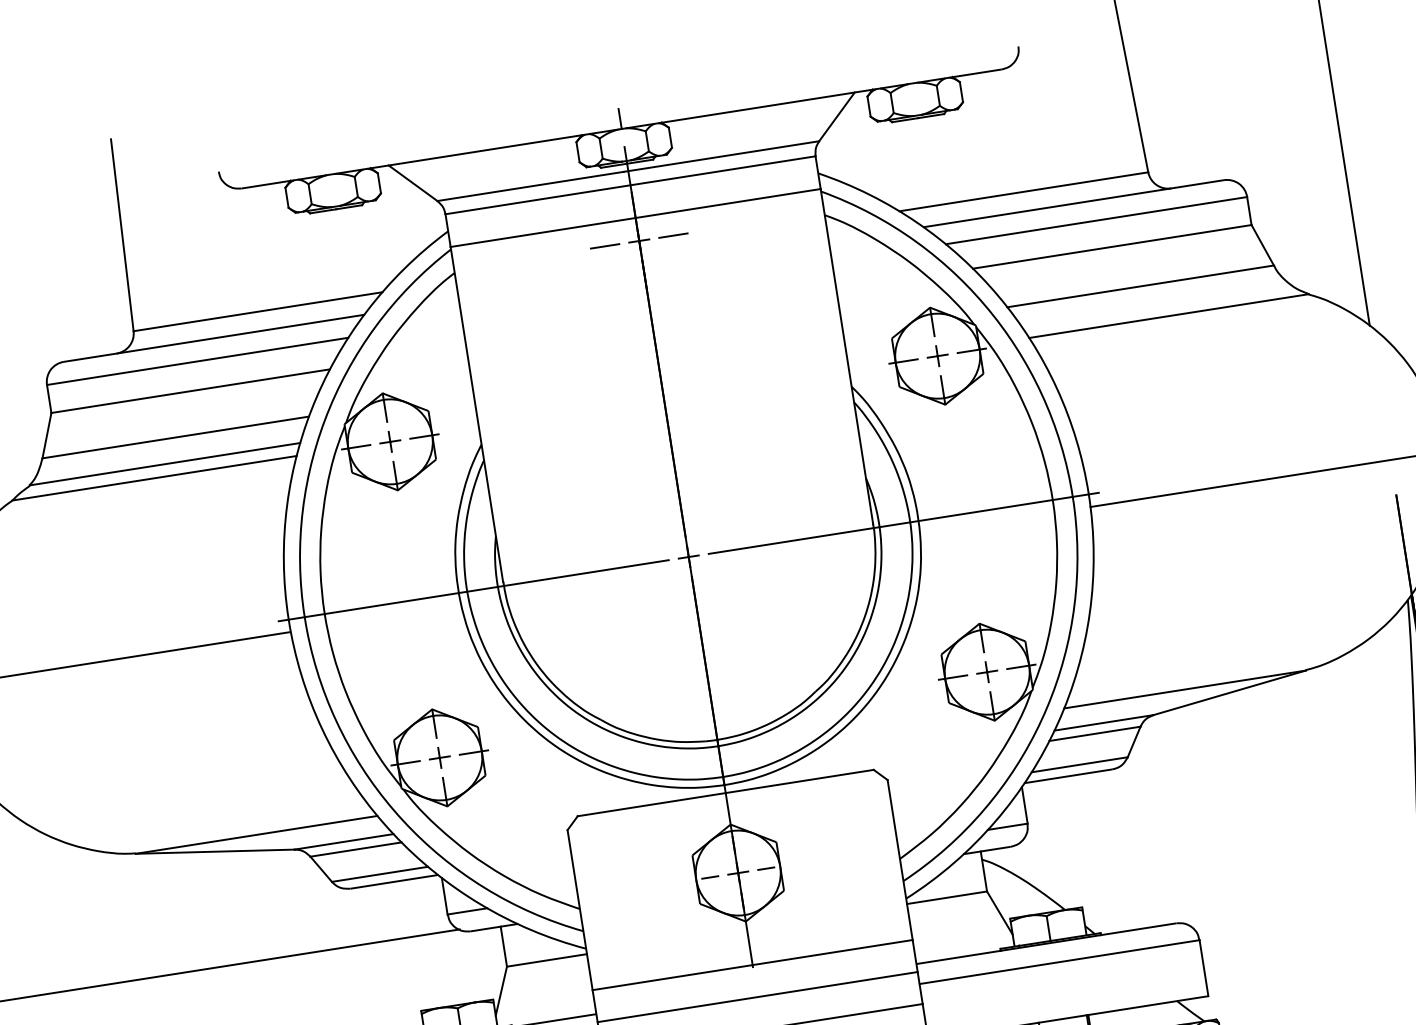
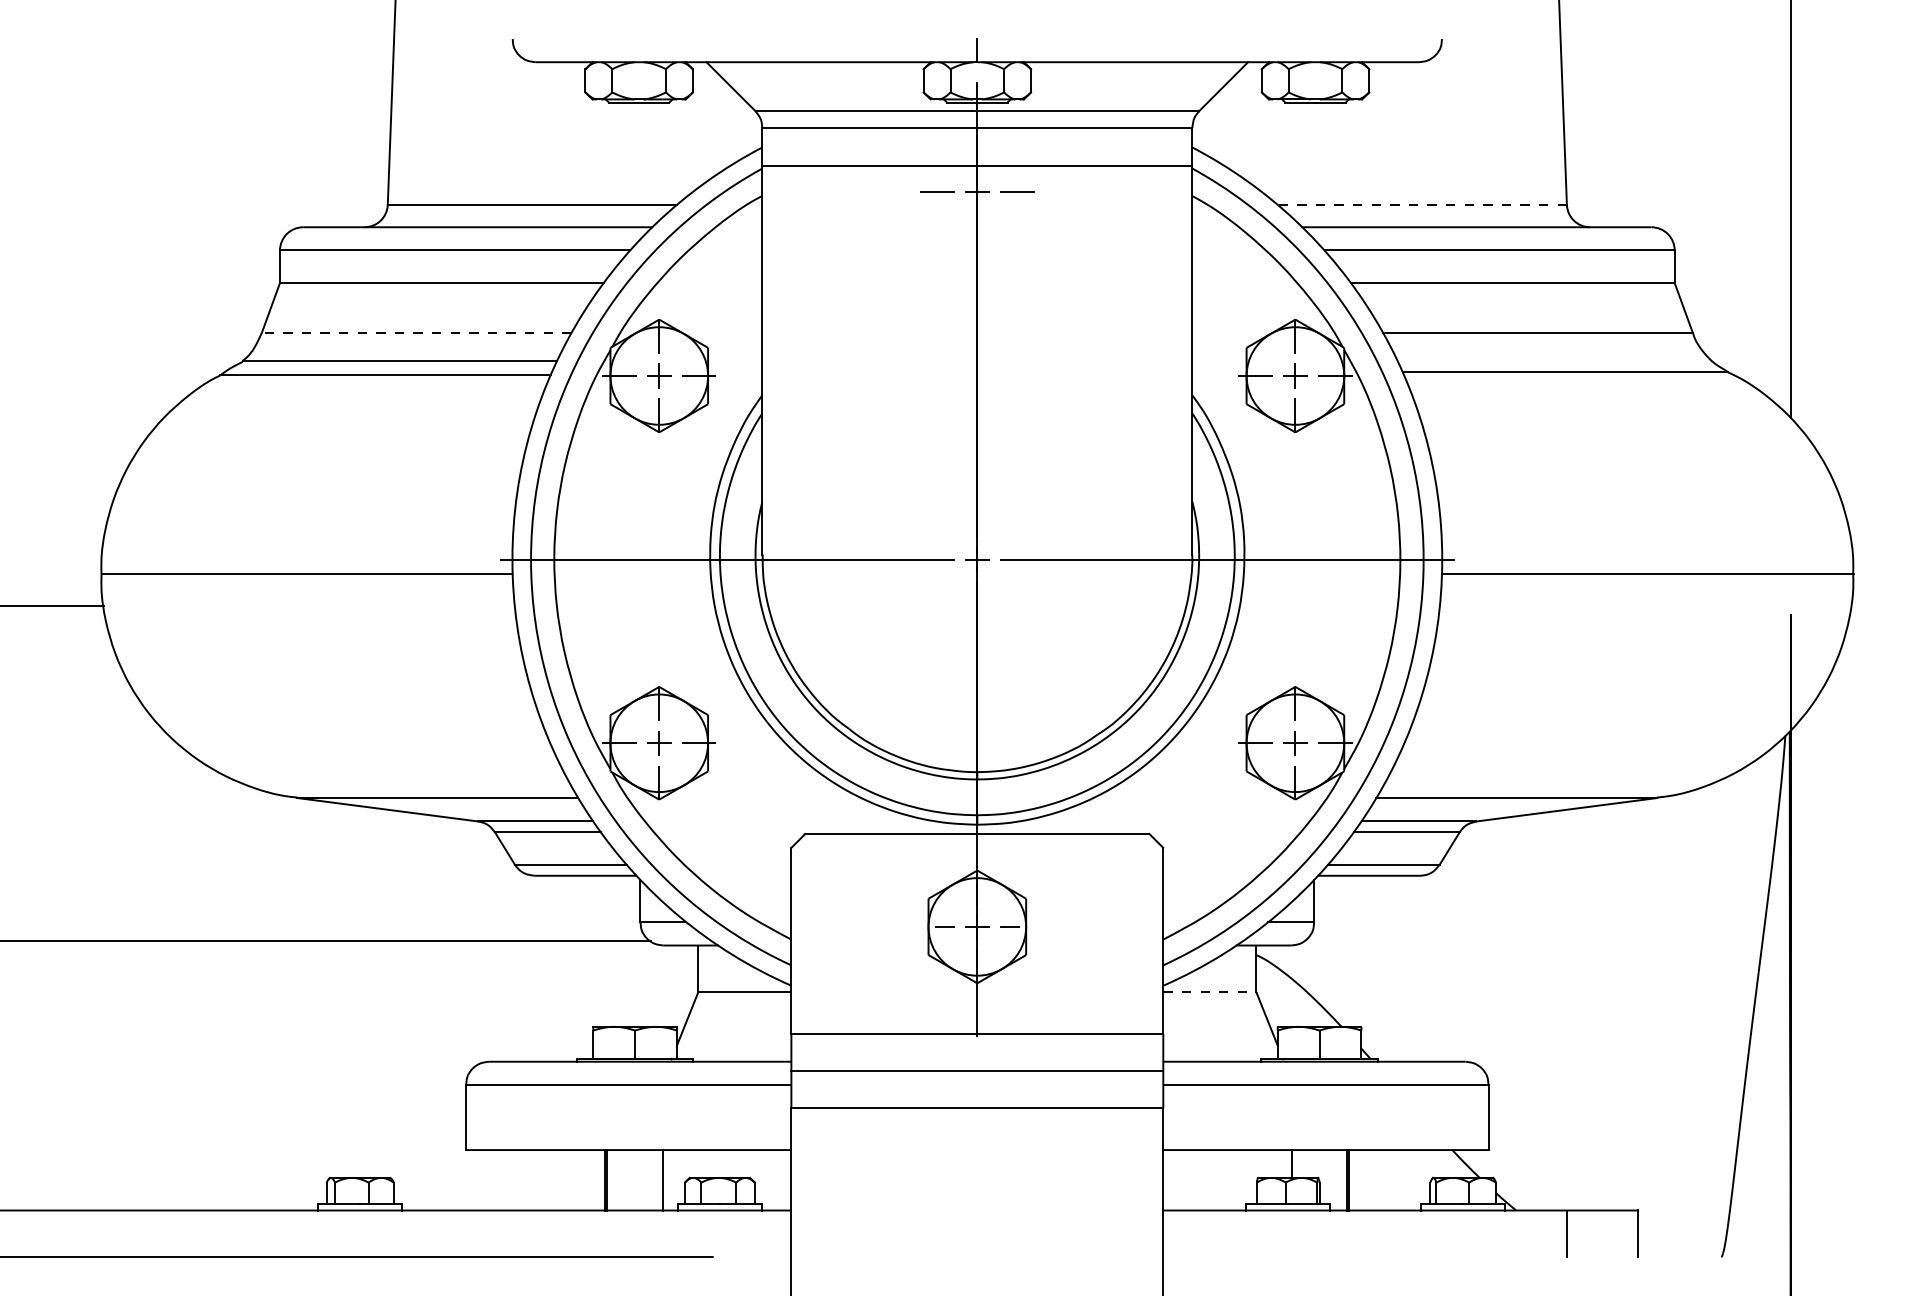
line: (1023, 191) -> (1422, 204), solid -> dashed
line: (175, 437) -> (416, 332), solid -> dashed
line: (947, 898) -> (1210, 992), solid -> dashed

